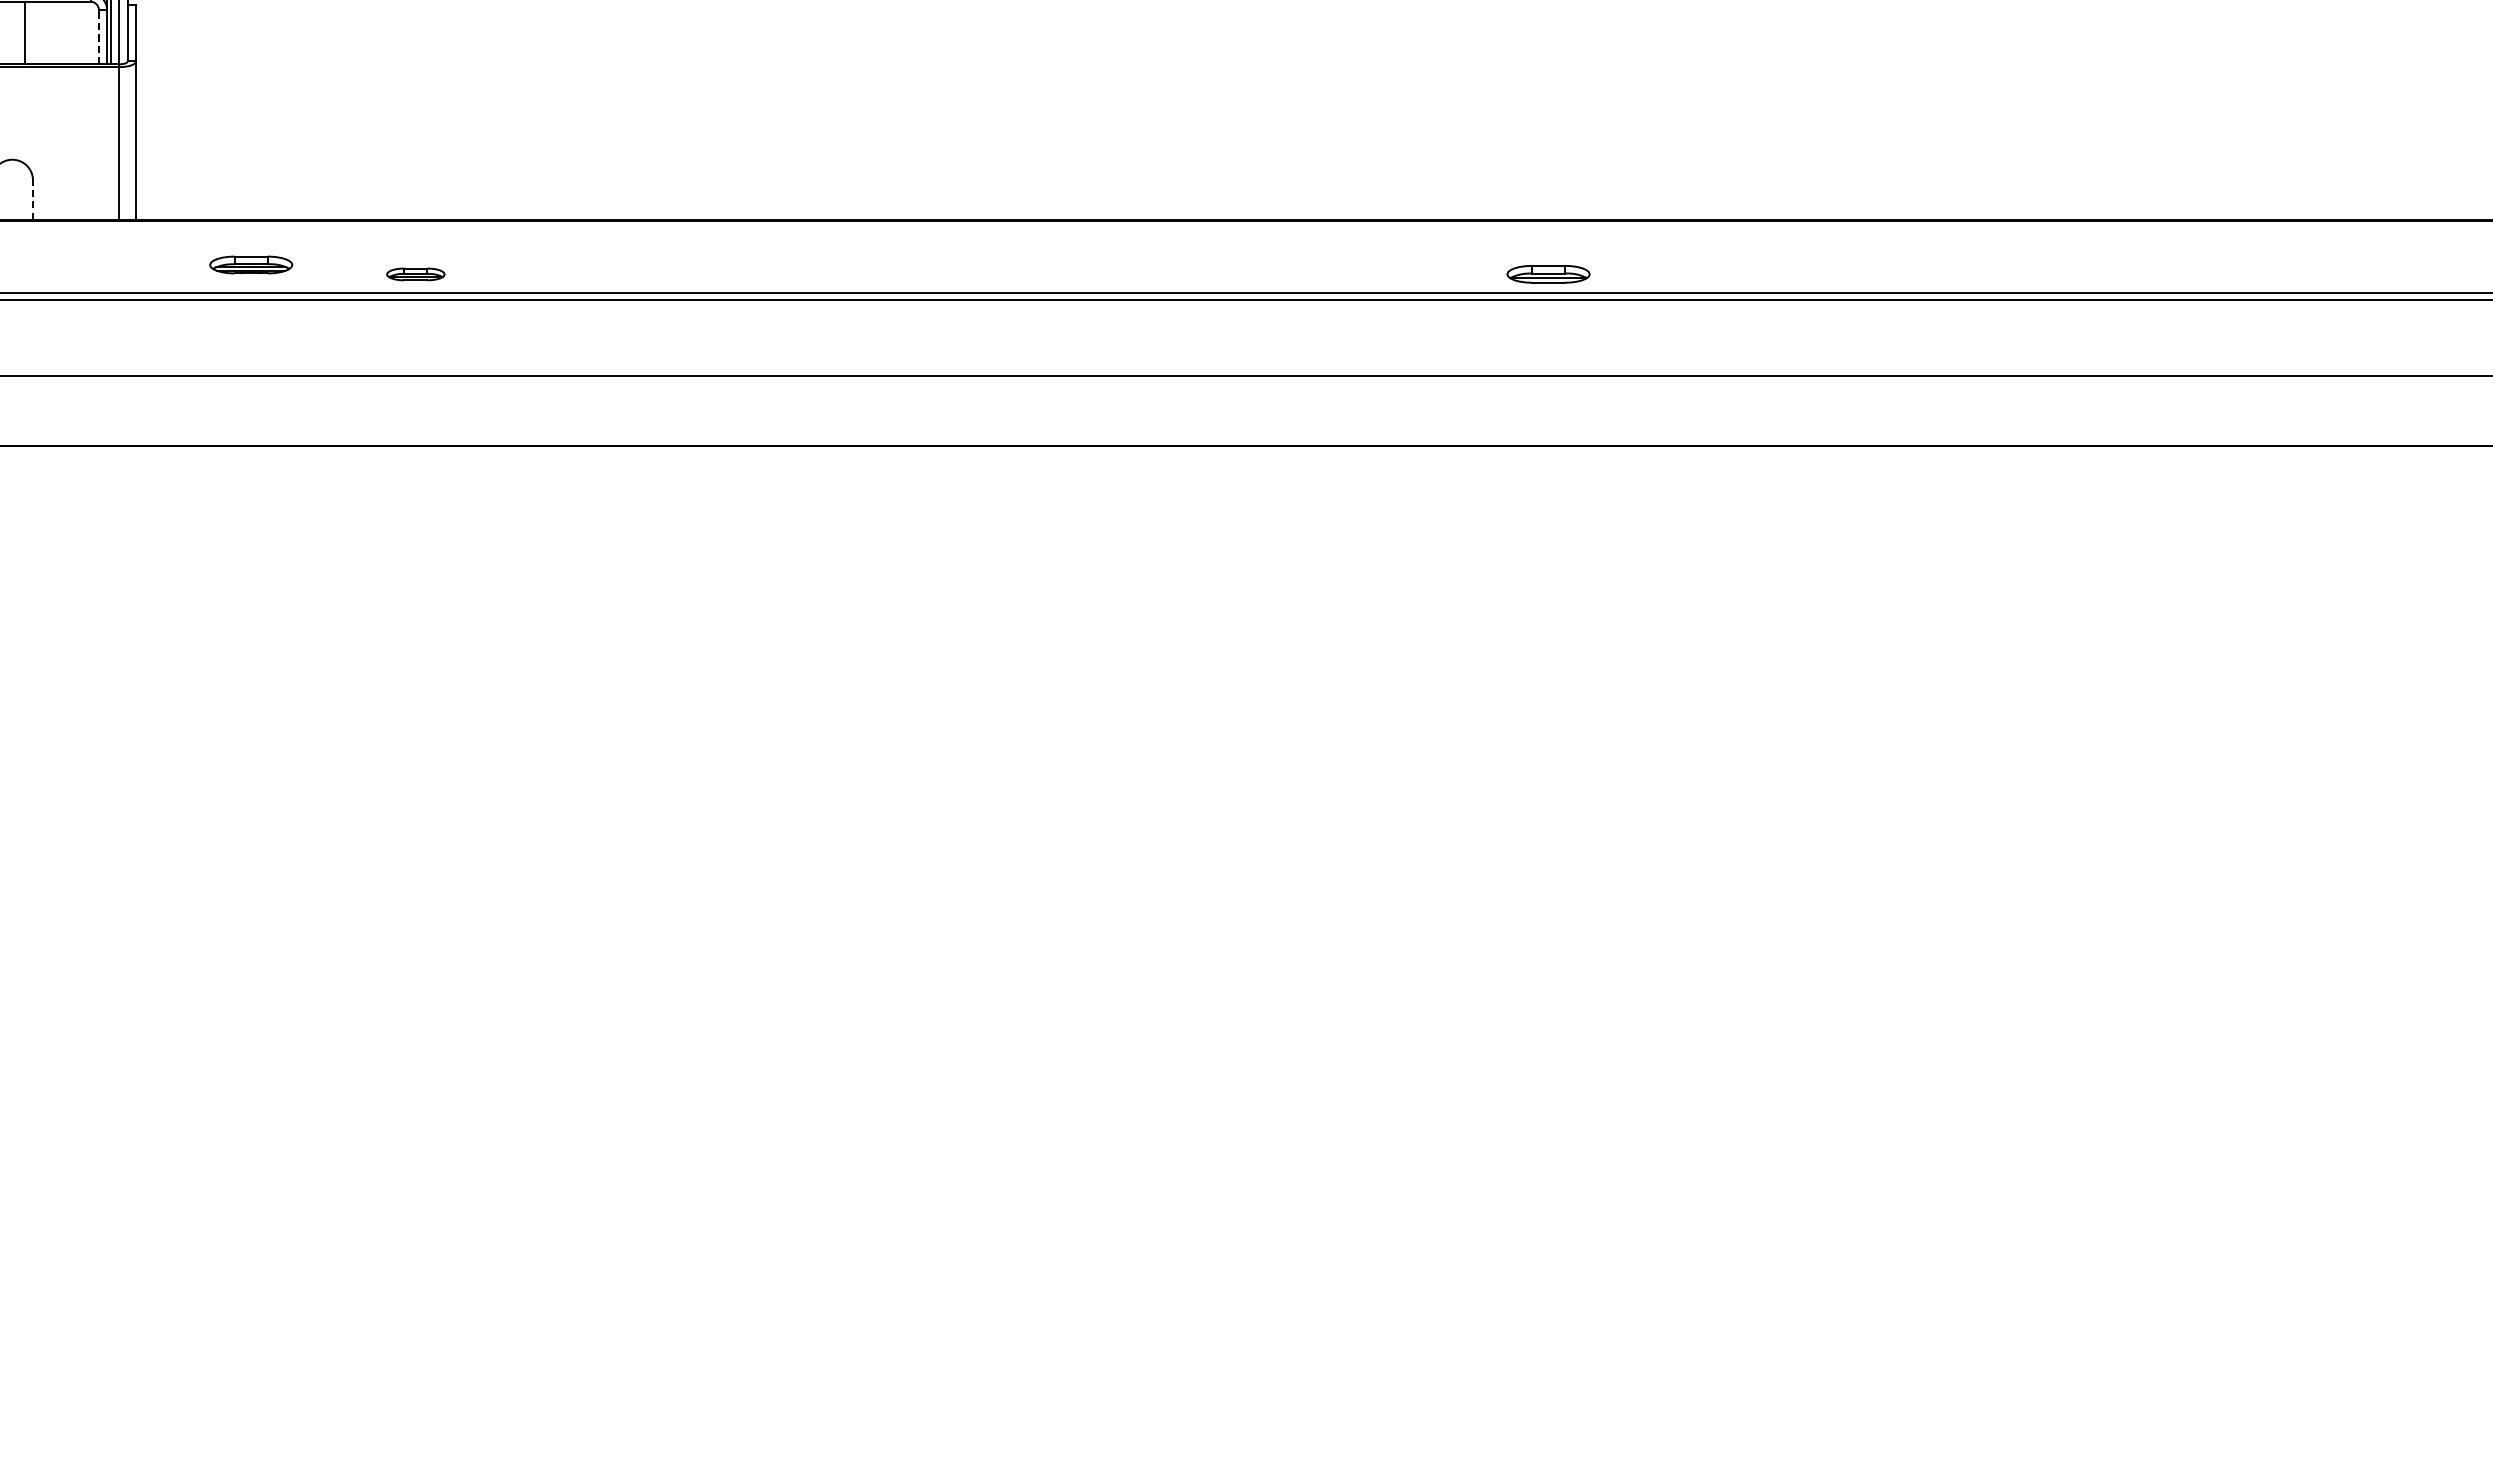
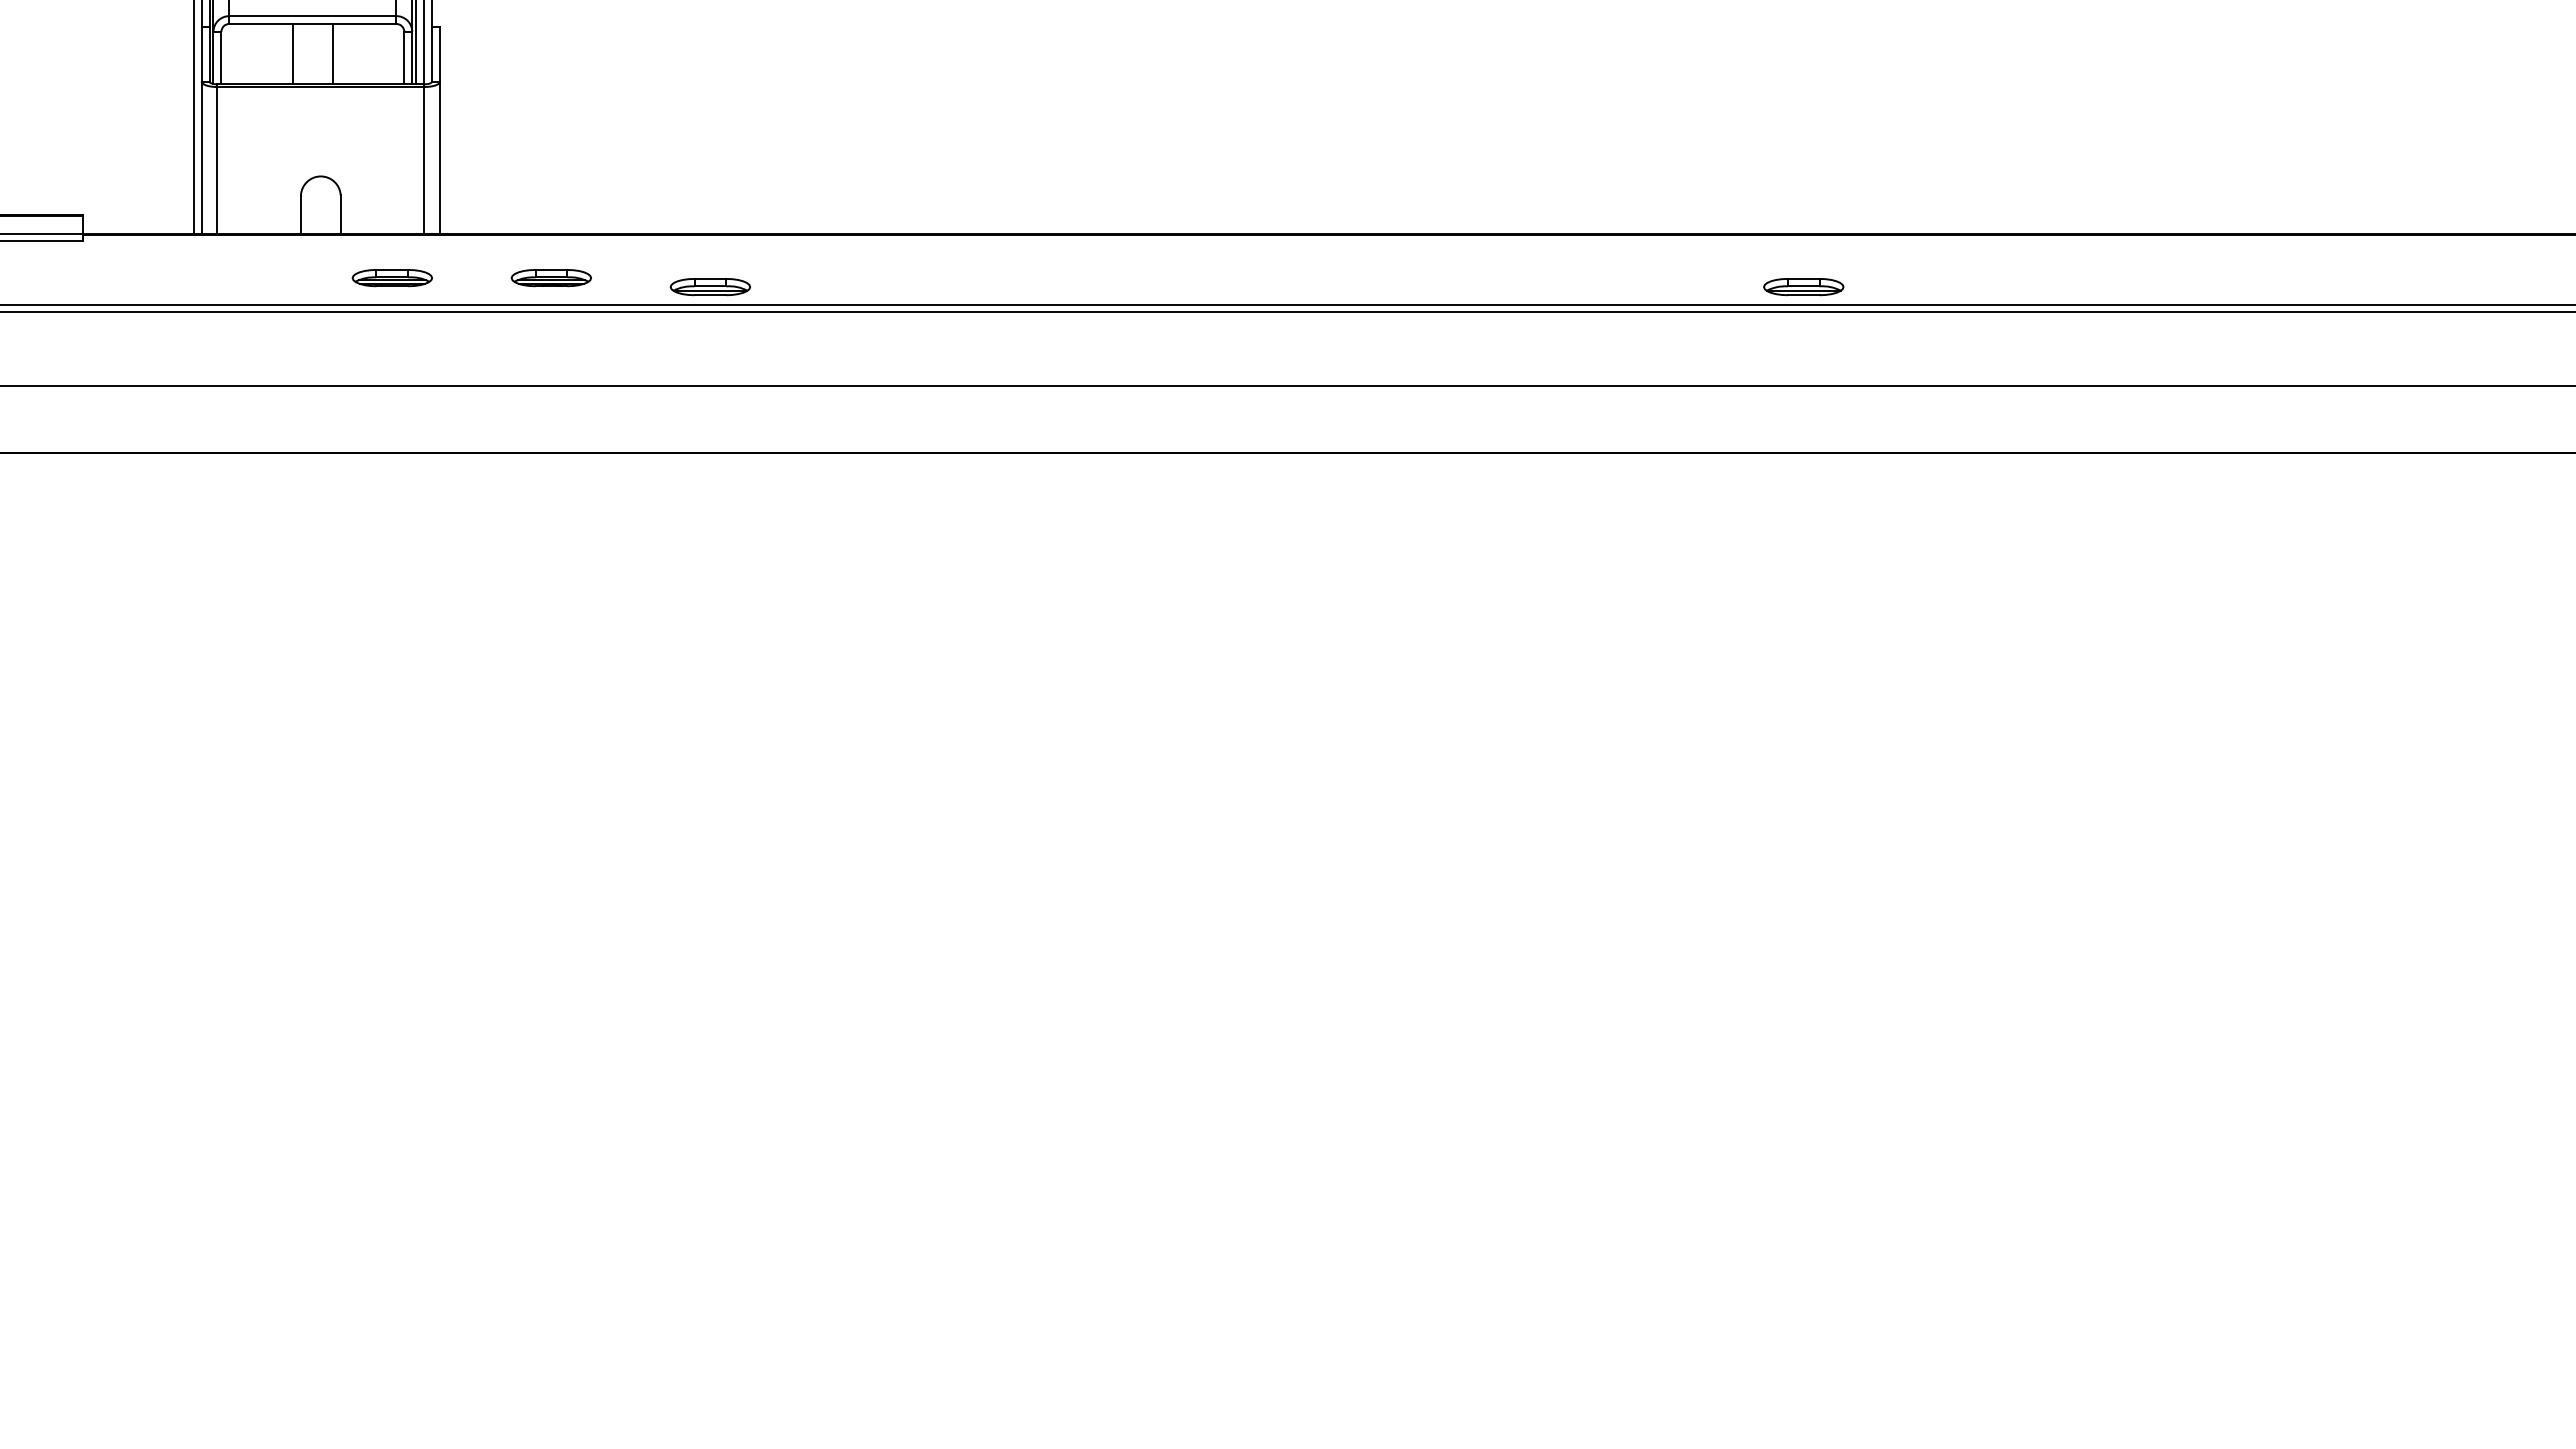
line: (99, 36) -> (404, 57), dashed -> solid
line: (32, 199) -> (340, 214), dashed -> solid
part: (85, 265) -> (391, 278), added
part: (415, 274) -> (709, 287), size x1.43

